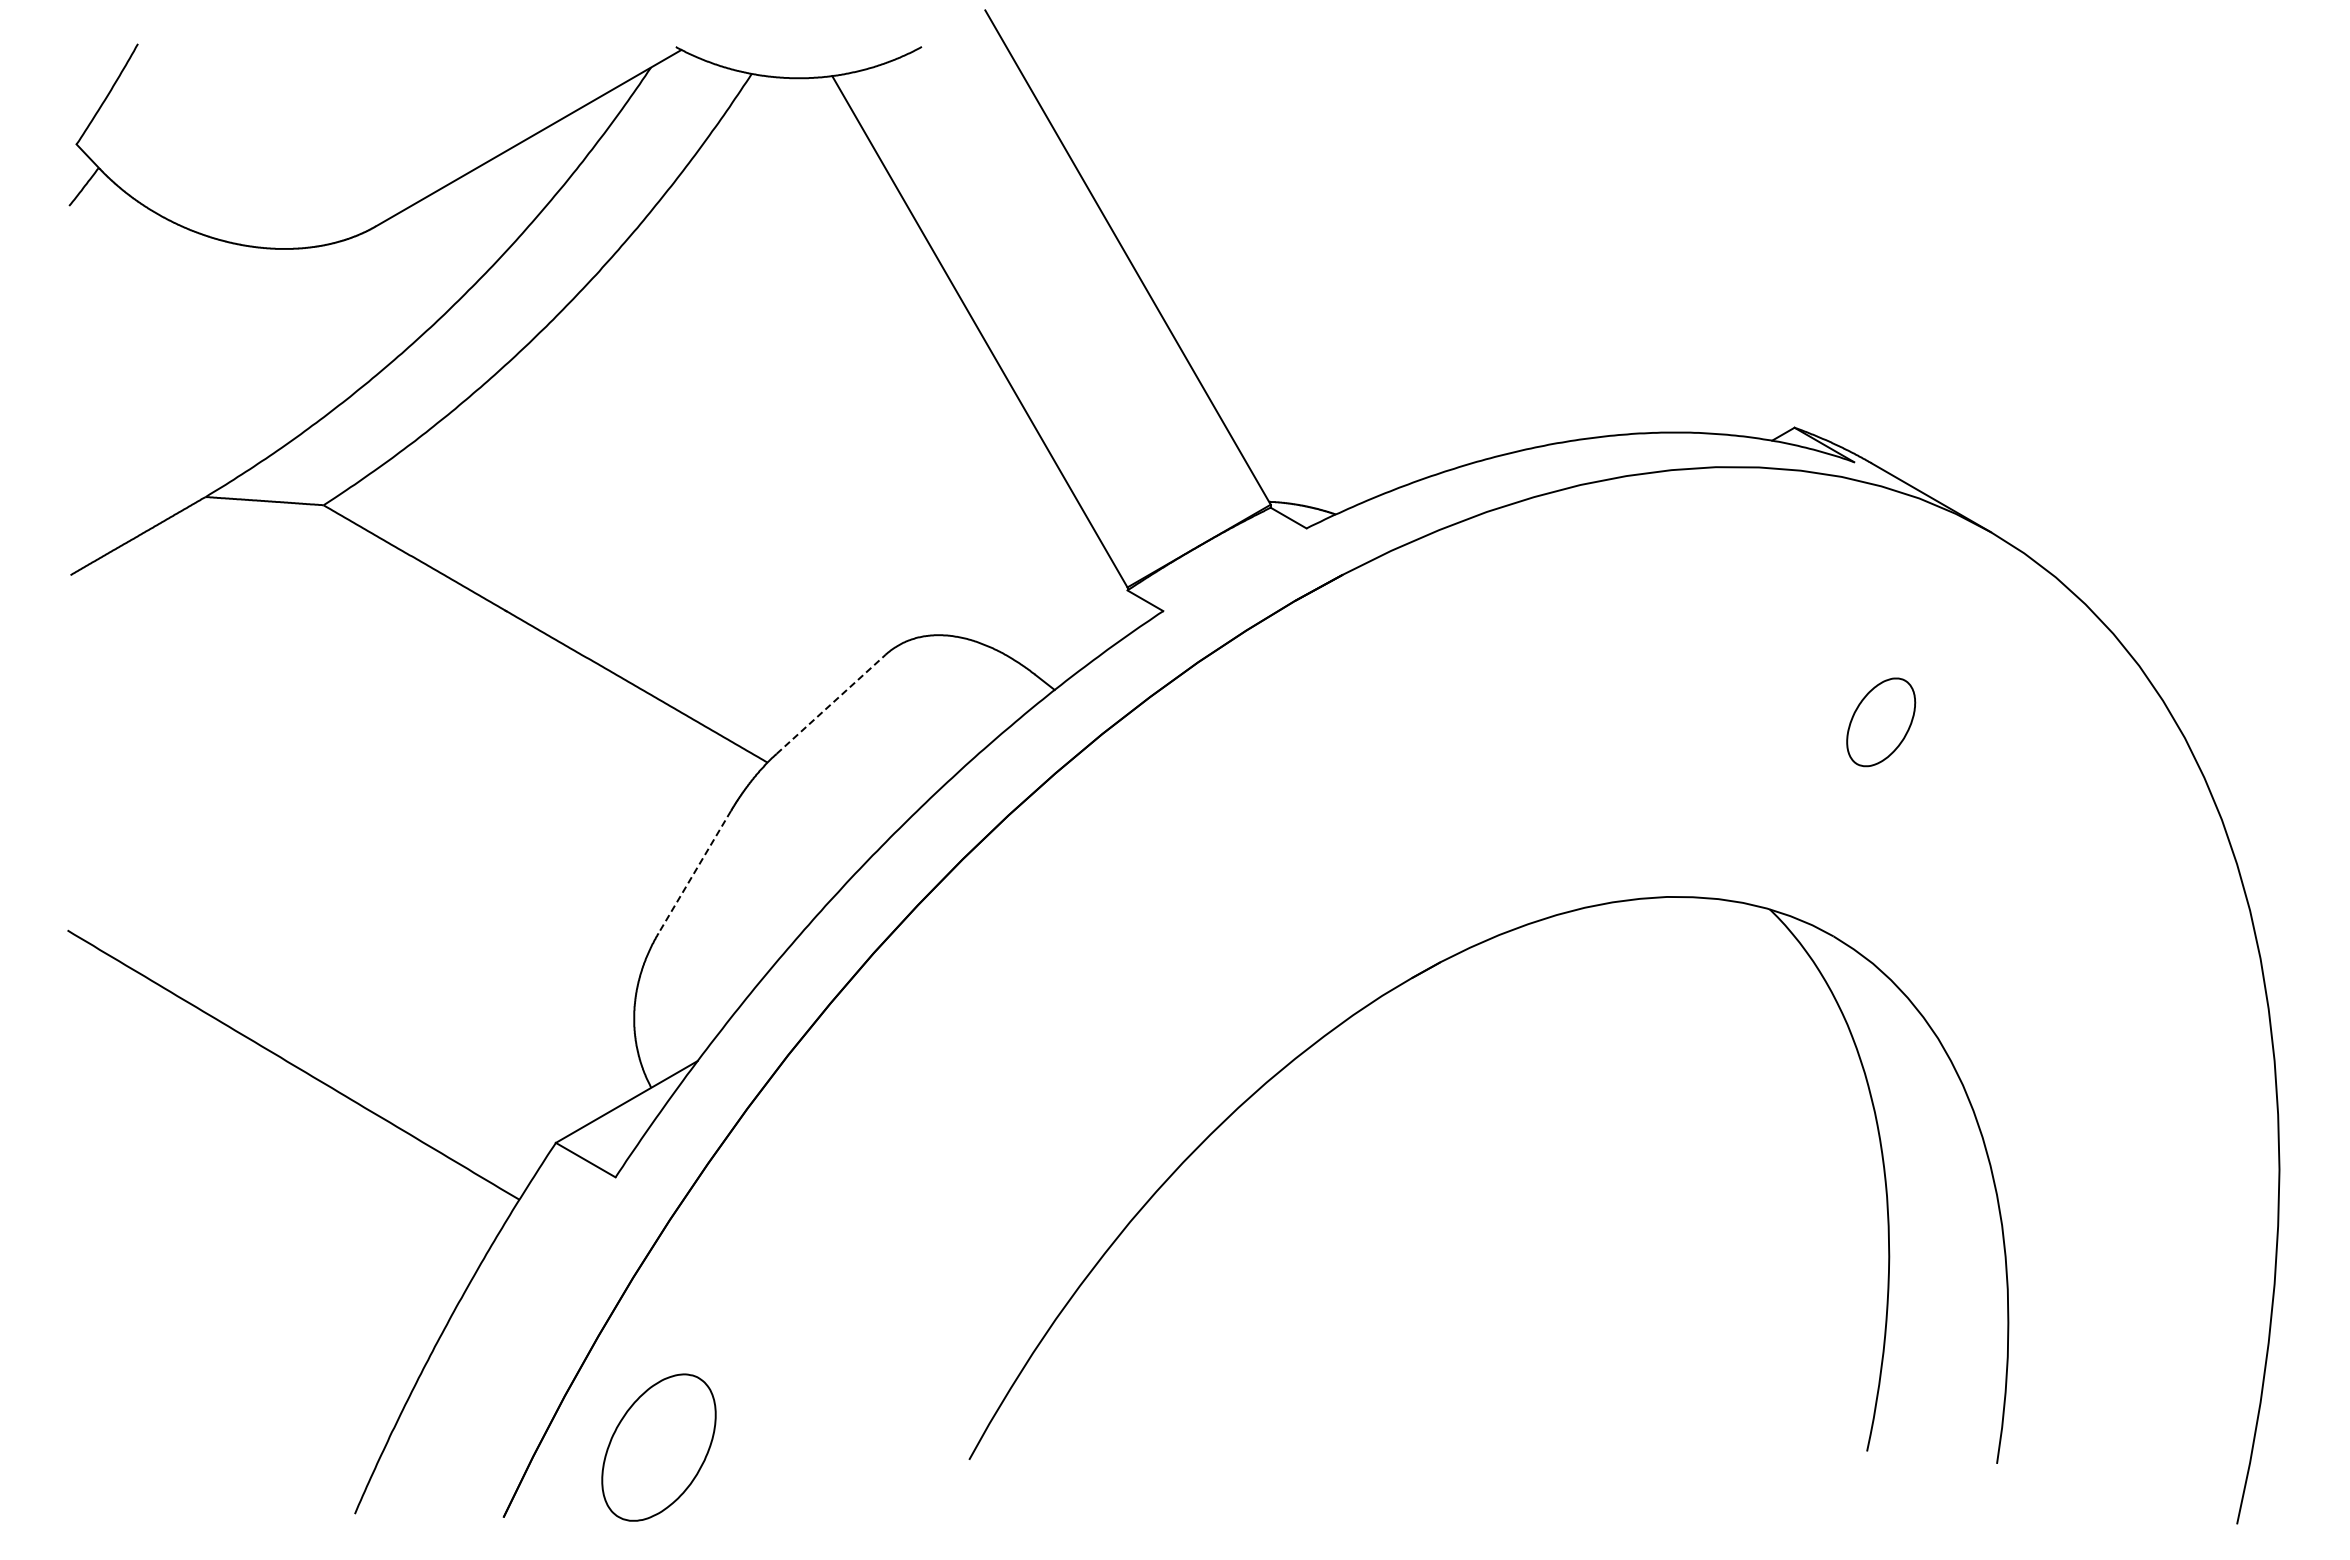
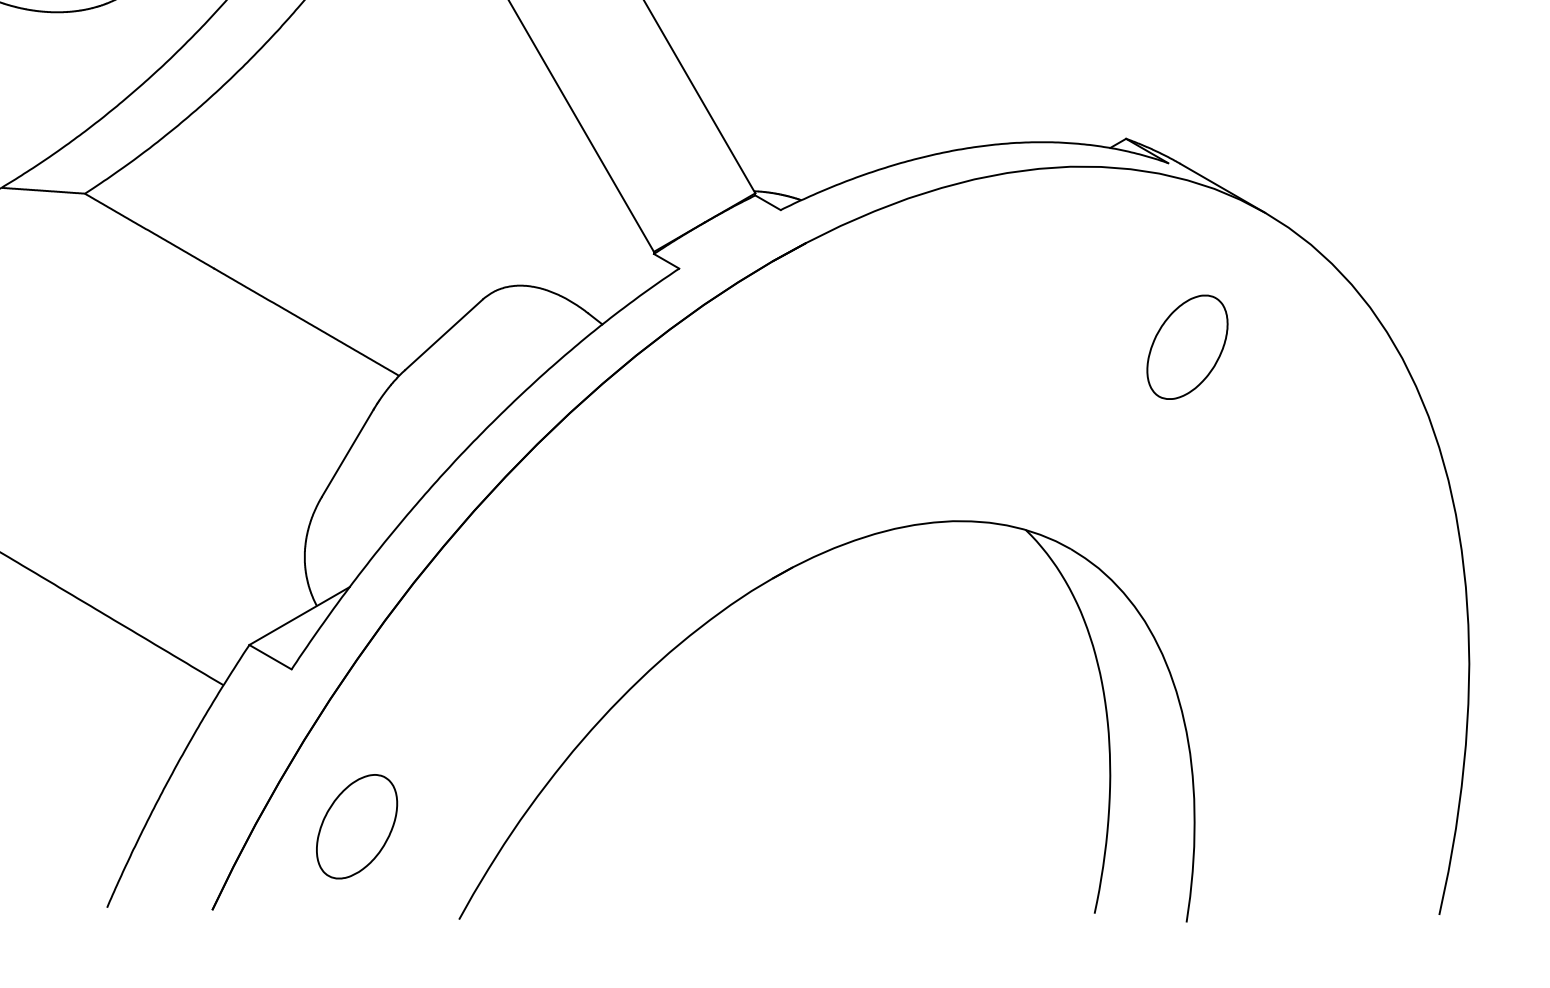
line: (831, 704) -> (444, 334), dashed -> solid
part: (1880, 722) -> (1186, 347), size x1.67
line: (694, 872) -> (347, 453), dashed -> solid
part: (1371, 1004) -> (743, 597), moved
part: (658, 1447) -> (356, 826), moved

